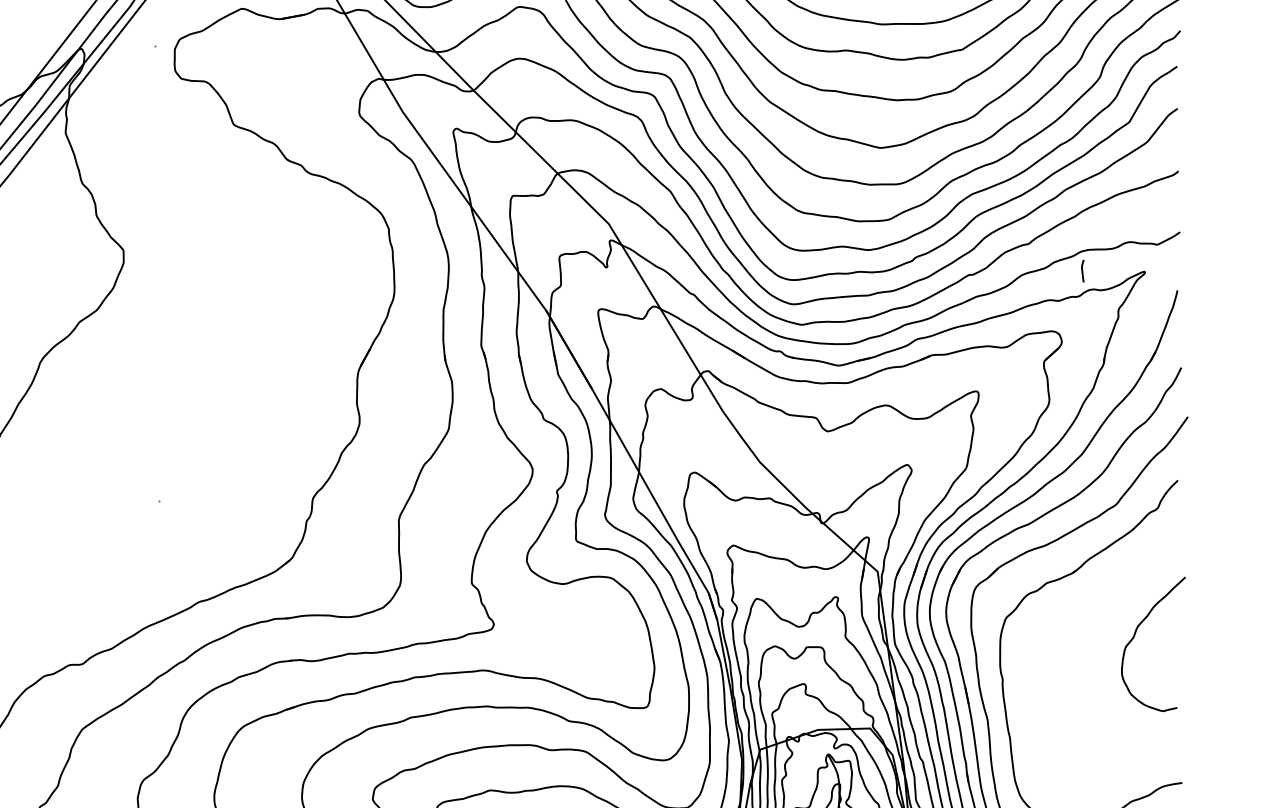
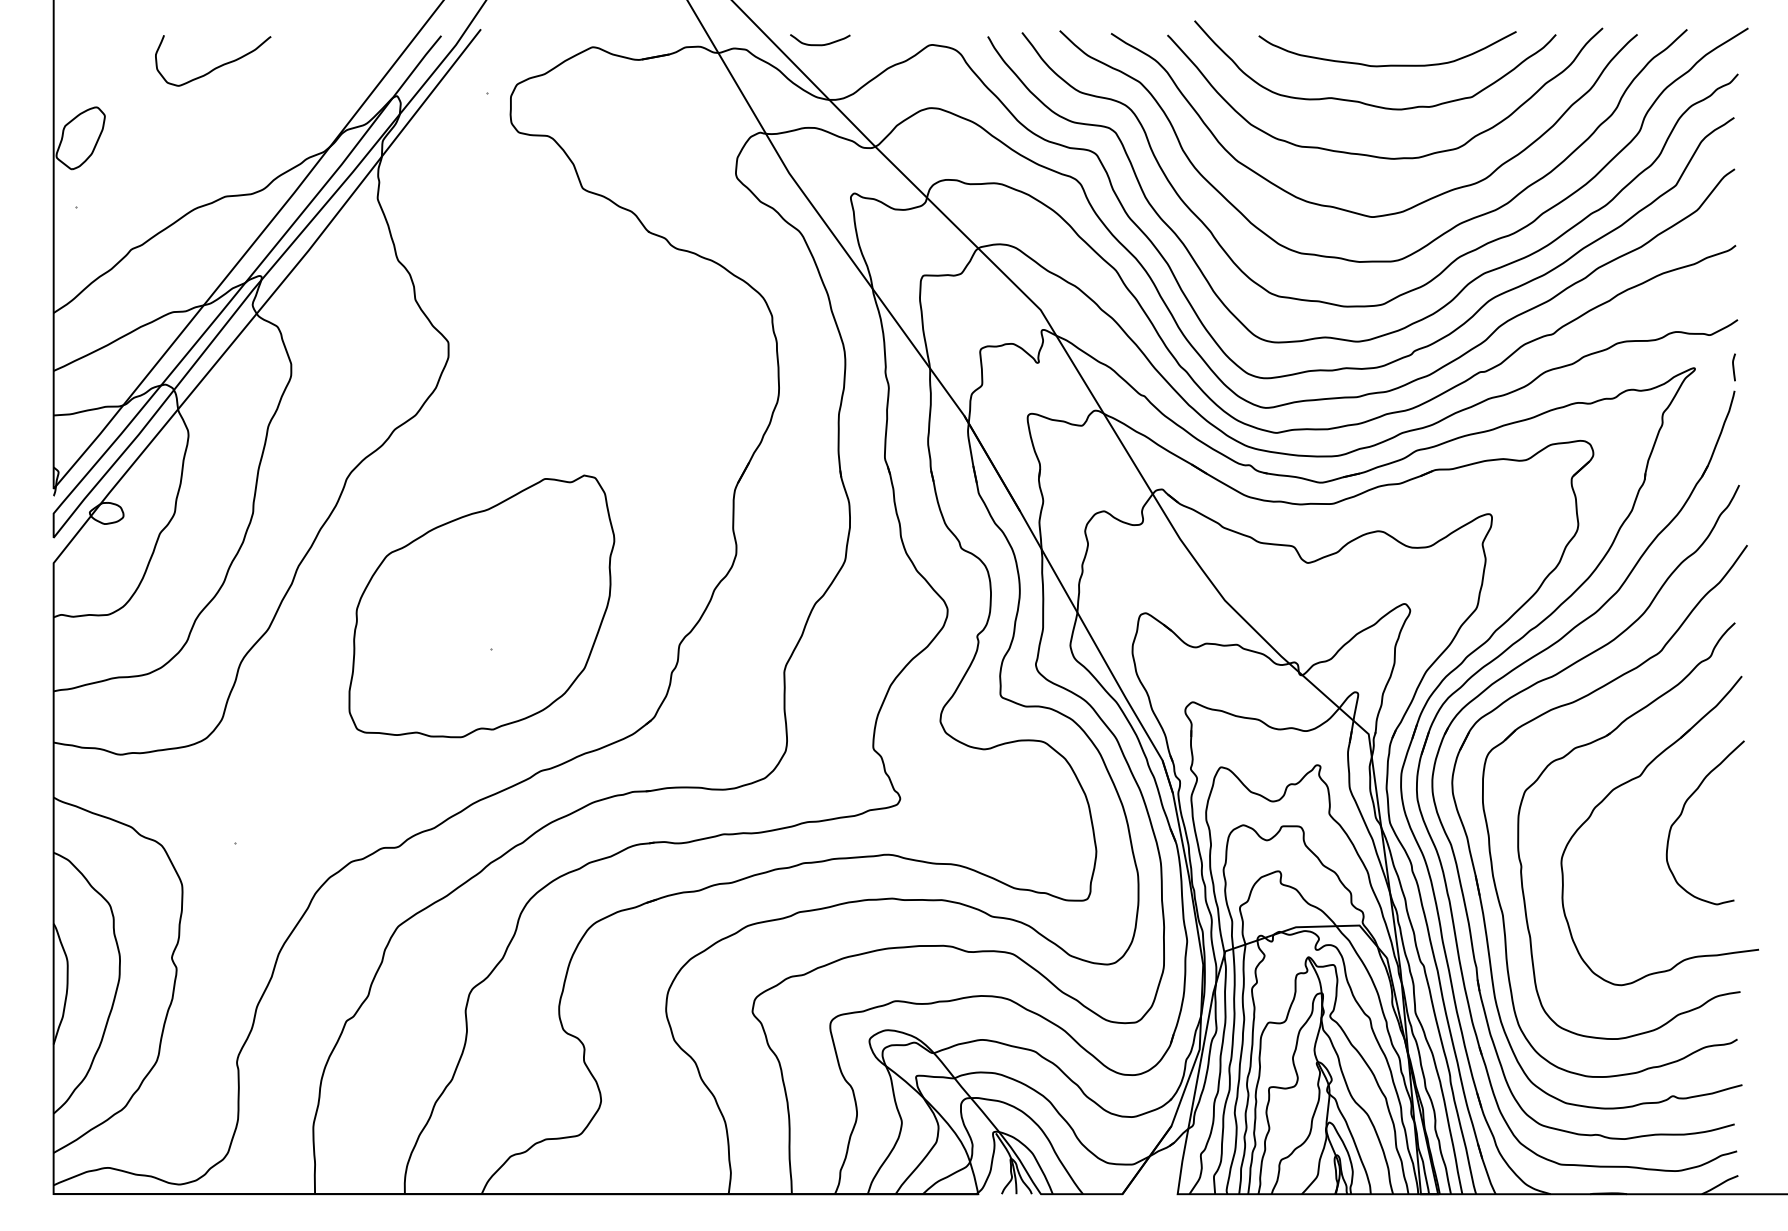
curve: (1082, 271) -> (1733, 367), moved
part: (150, 467) -> (481, 606), added
part: (1096, 608) -> (1635, 779), added

